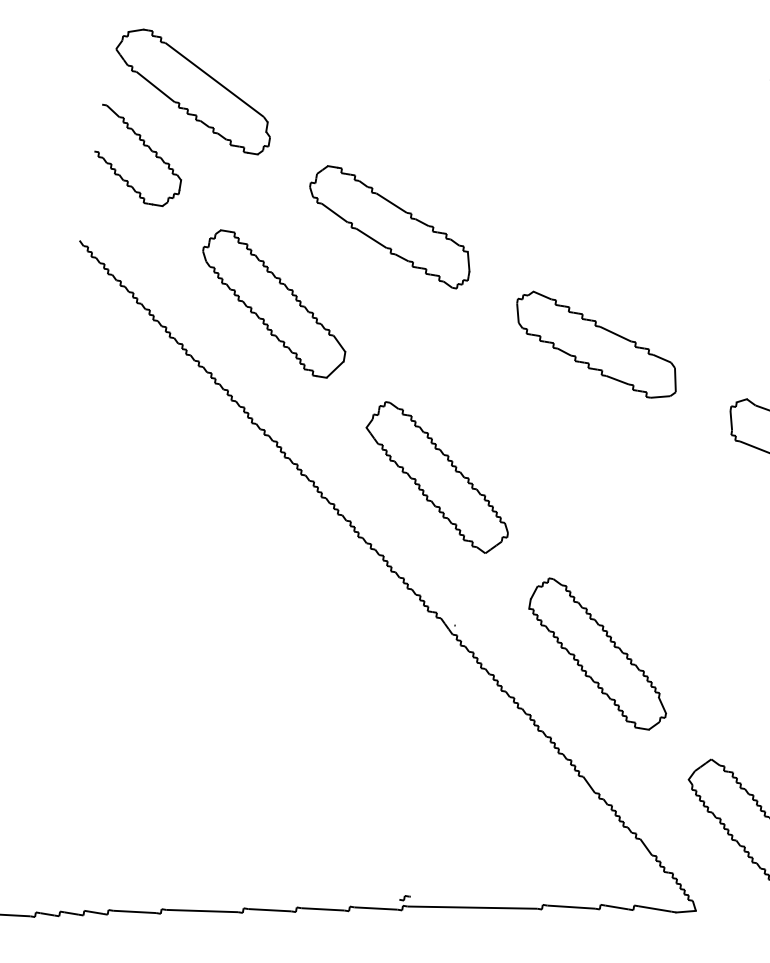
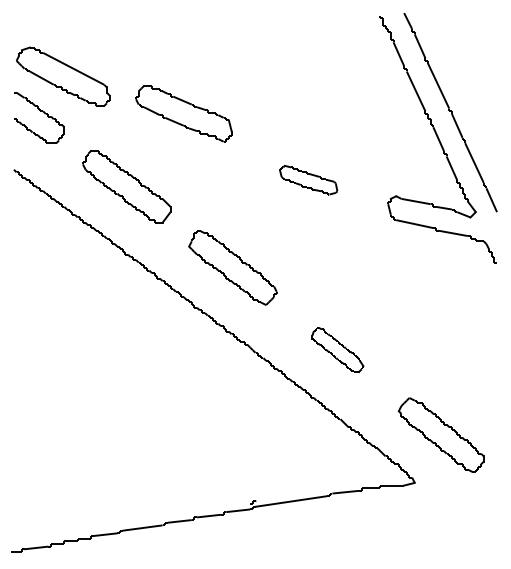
part: (389, 226) -> (183, 113), moved
part: (596, 344) -> (308, 179), size x0.6
part: (598, 652) -> (337, 349), size x0.6

